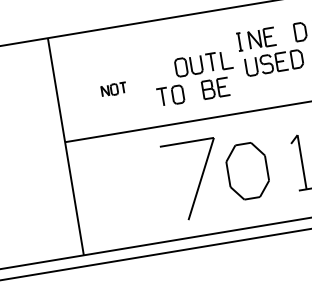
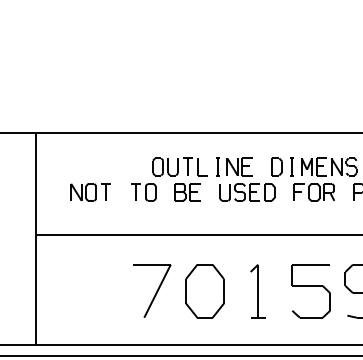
part: (195, 78) -> (169, 179), moved
part: (113, 89) -> (90, 192), size x1.67
part: (193, 179) -> (152, 290), size x0.71

